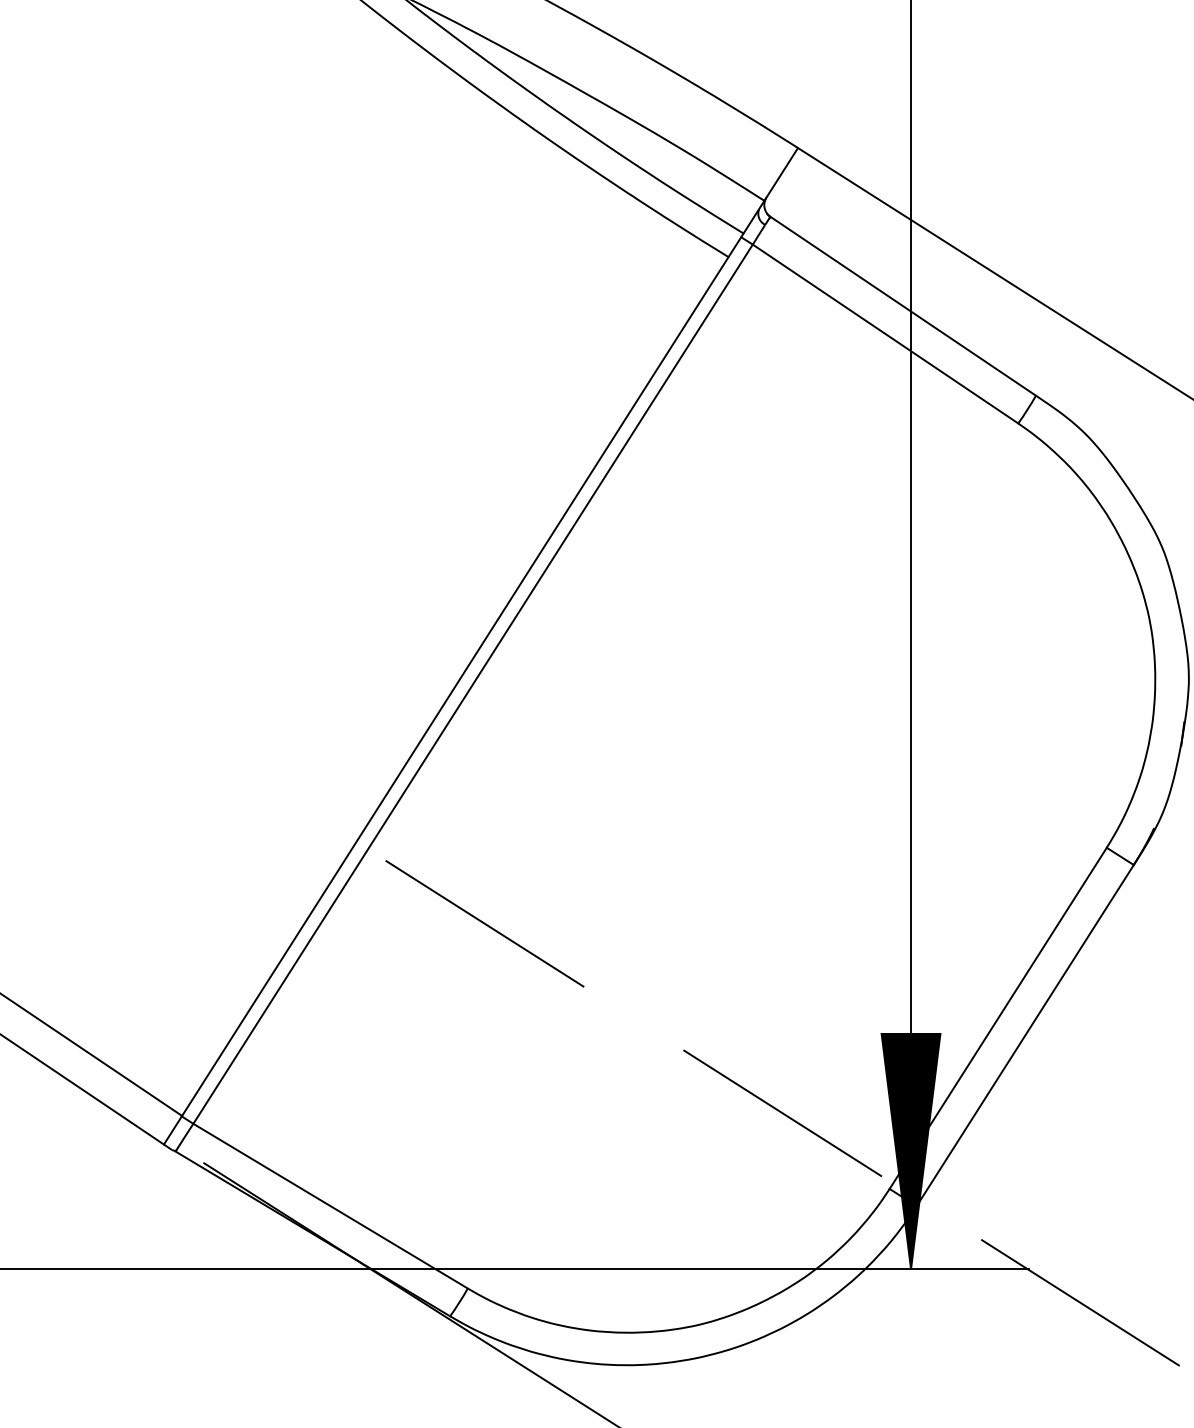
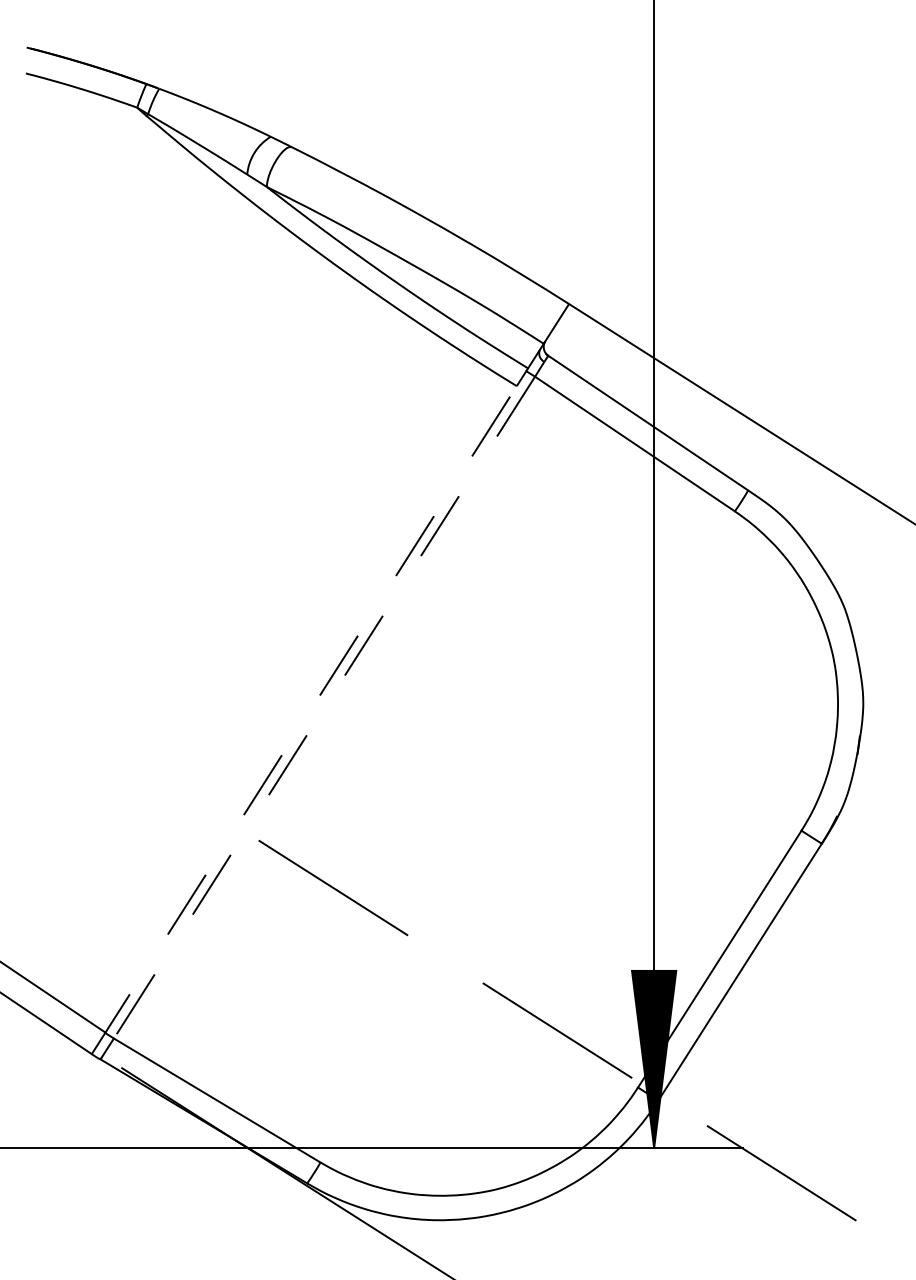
line: (473, 685) -> (324, 708), solid -> dashed
line: (446, 701) -> (304, 720), solid -> dashed

